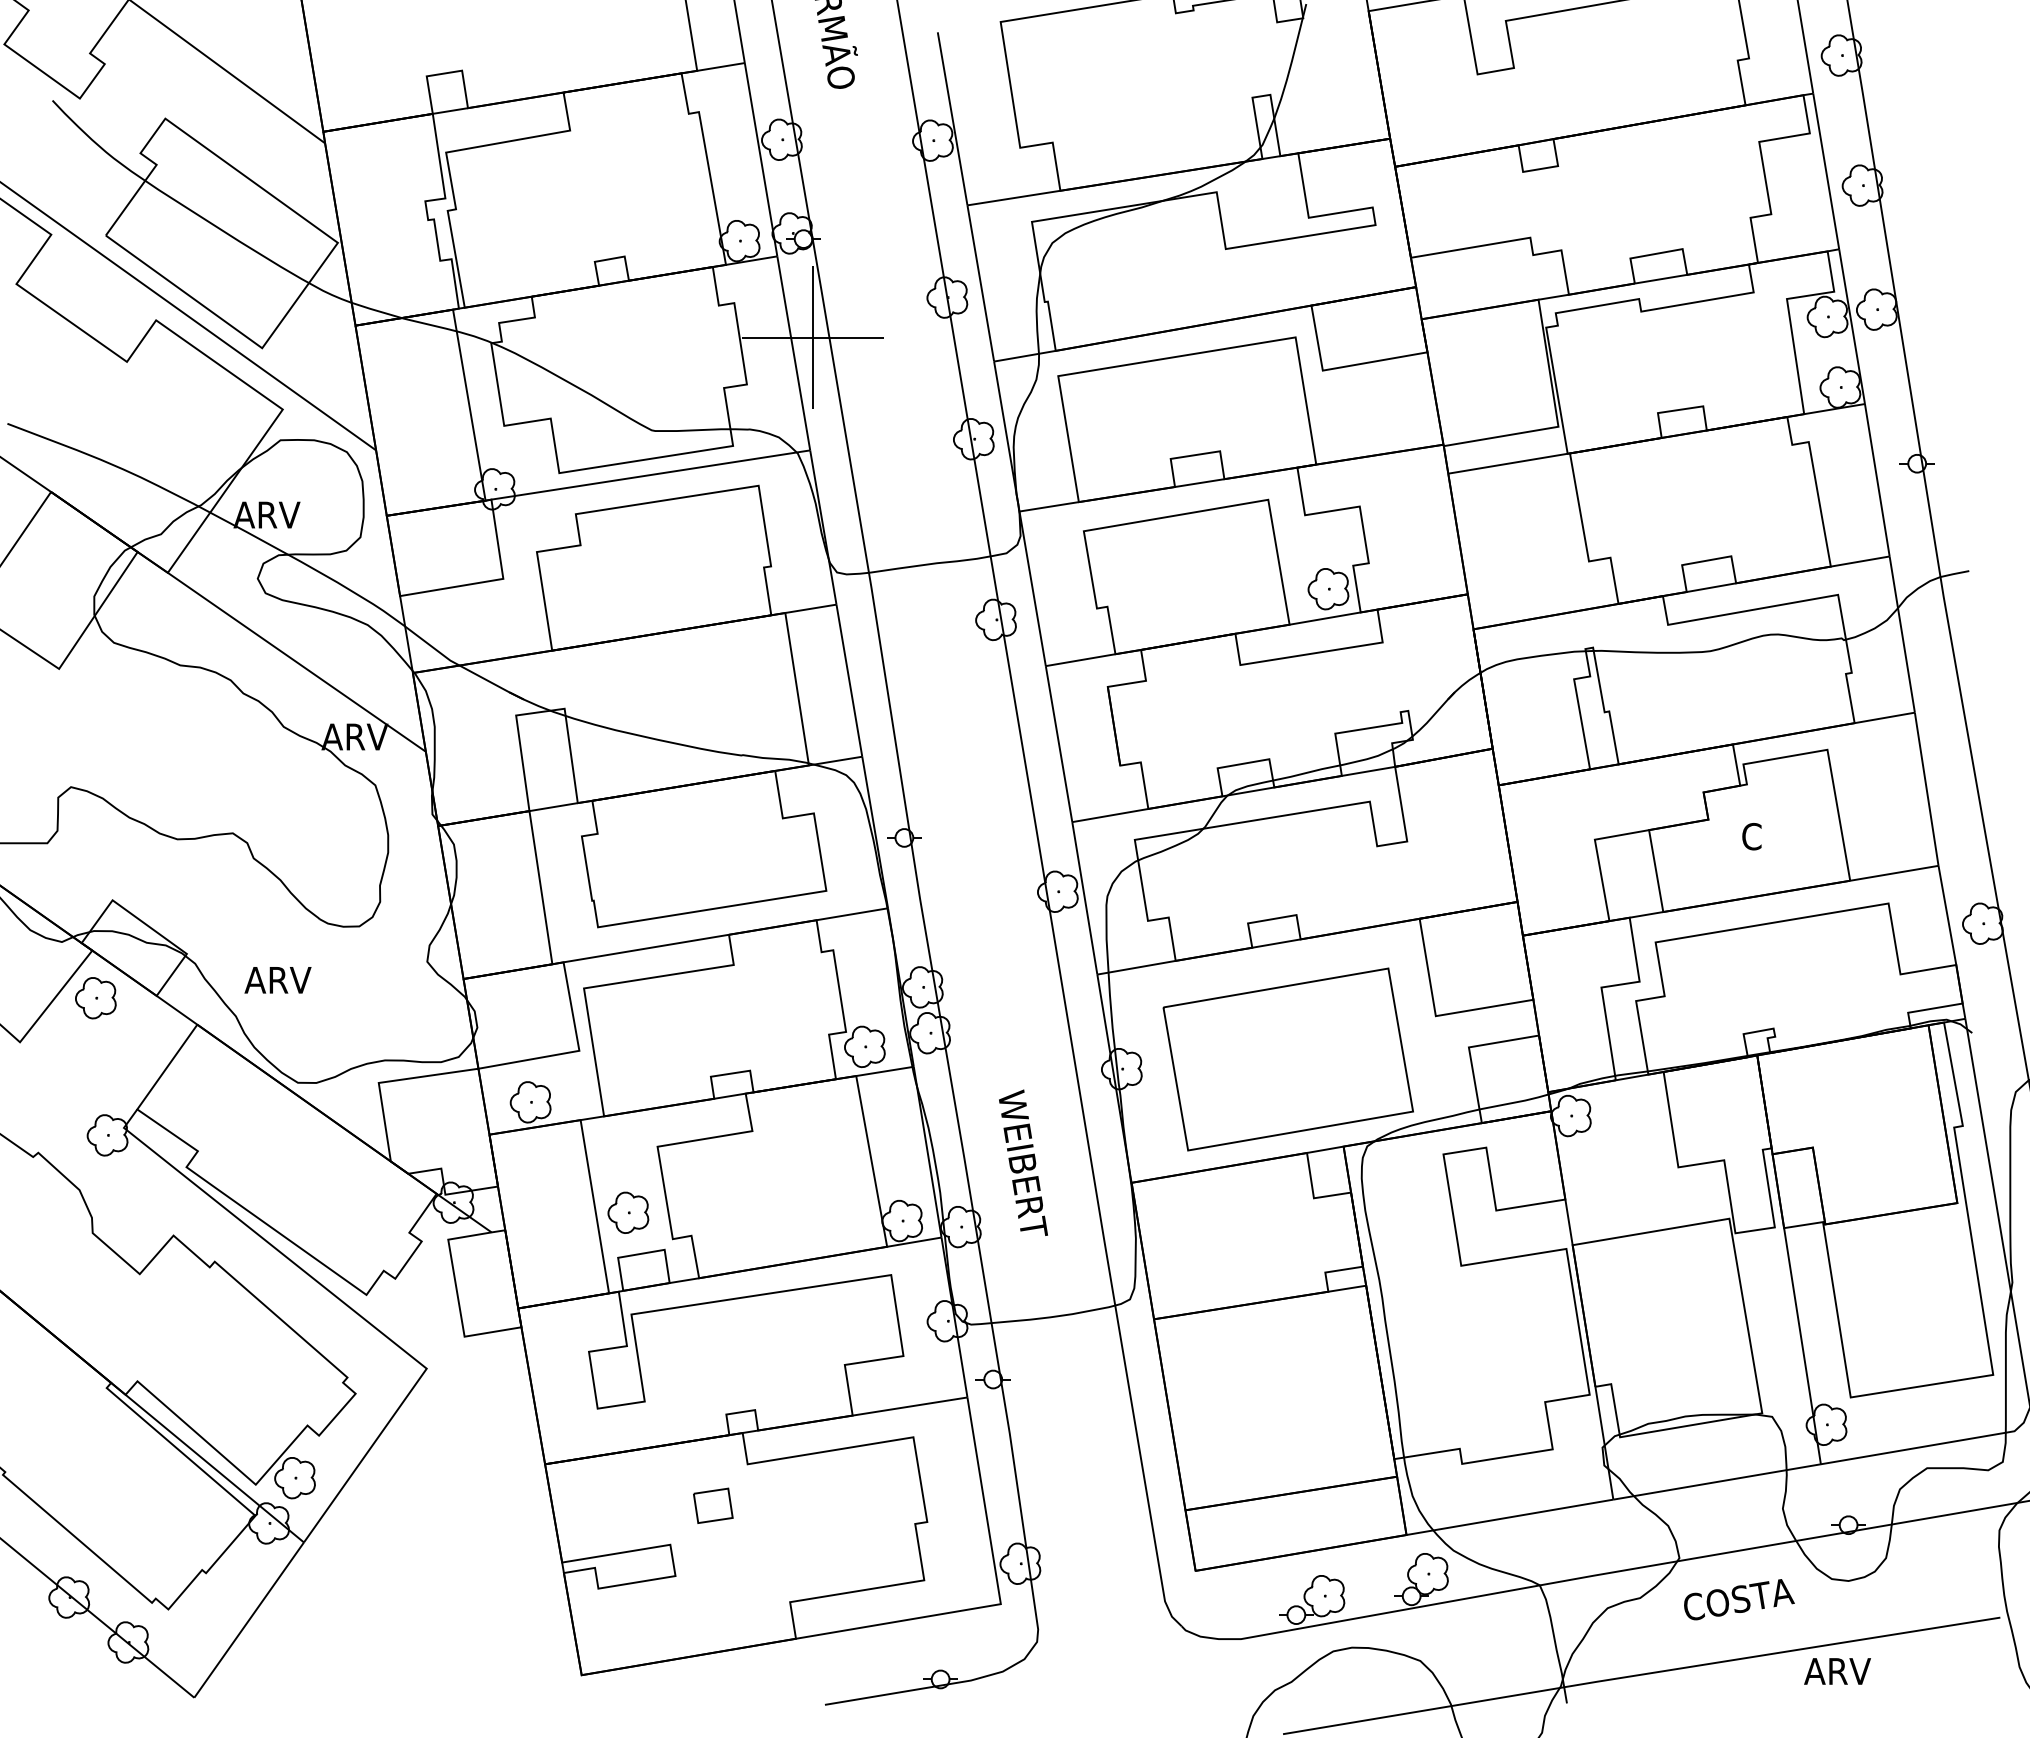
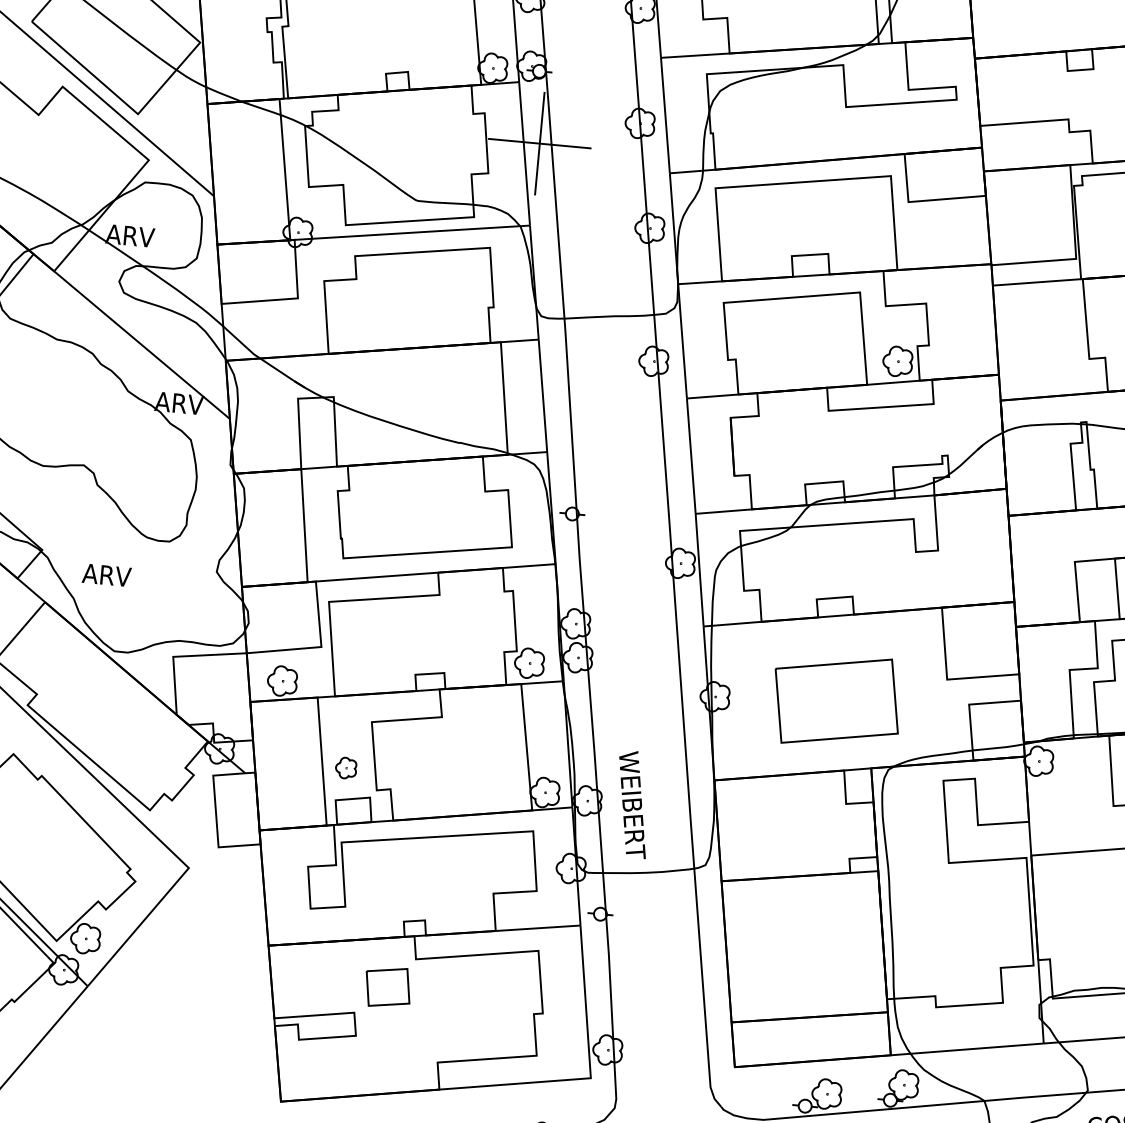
part: (1287, 1059) -> (836, 701), size x0.7
text: (1023, 1162) -> (632, 804), moved
part: (628, 1212) -> (346, 768), size x0.7
part: (713, 1505) -> (388, 987), size x1.6

